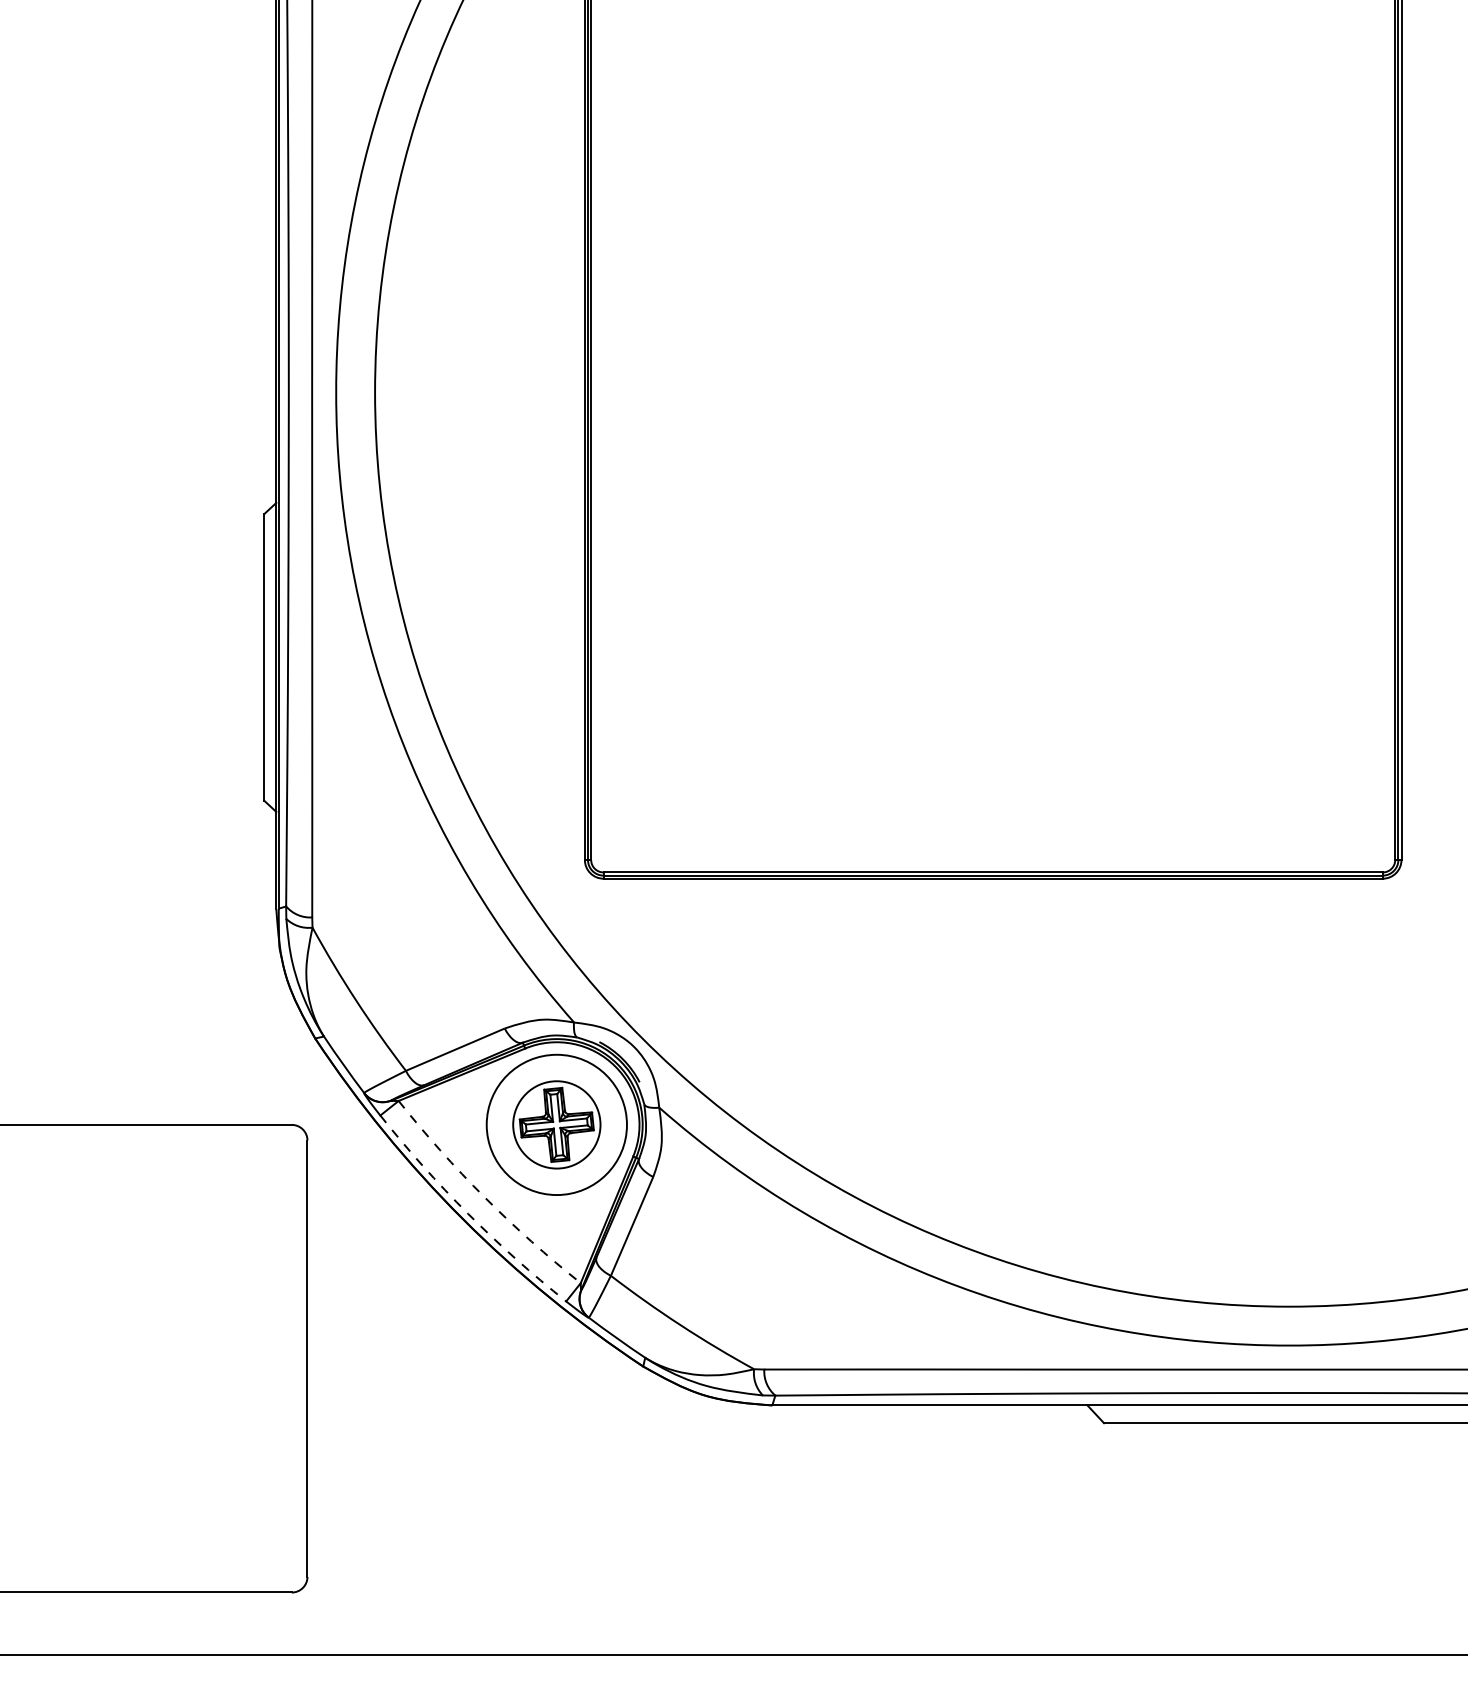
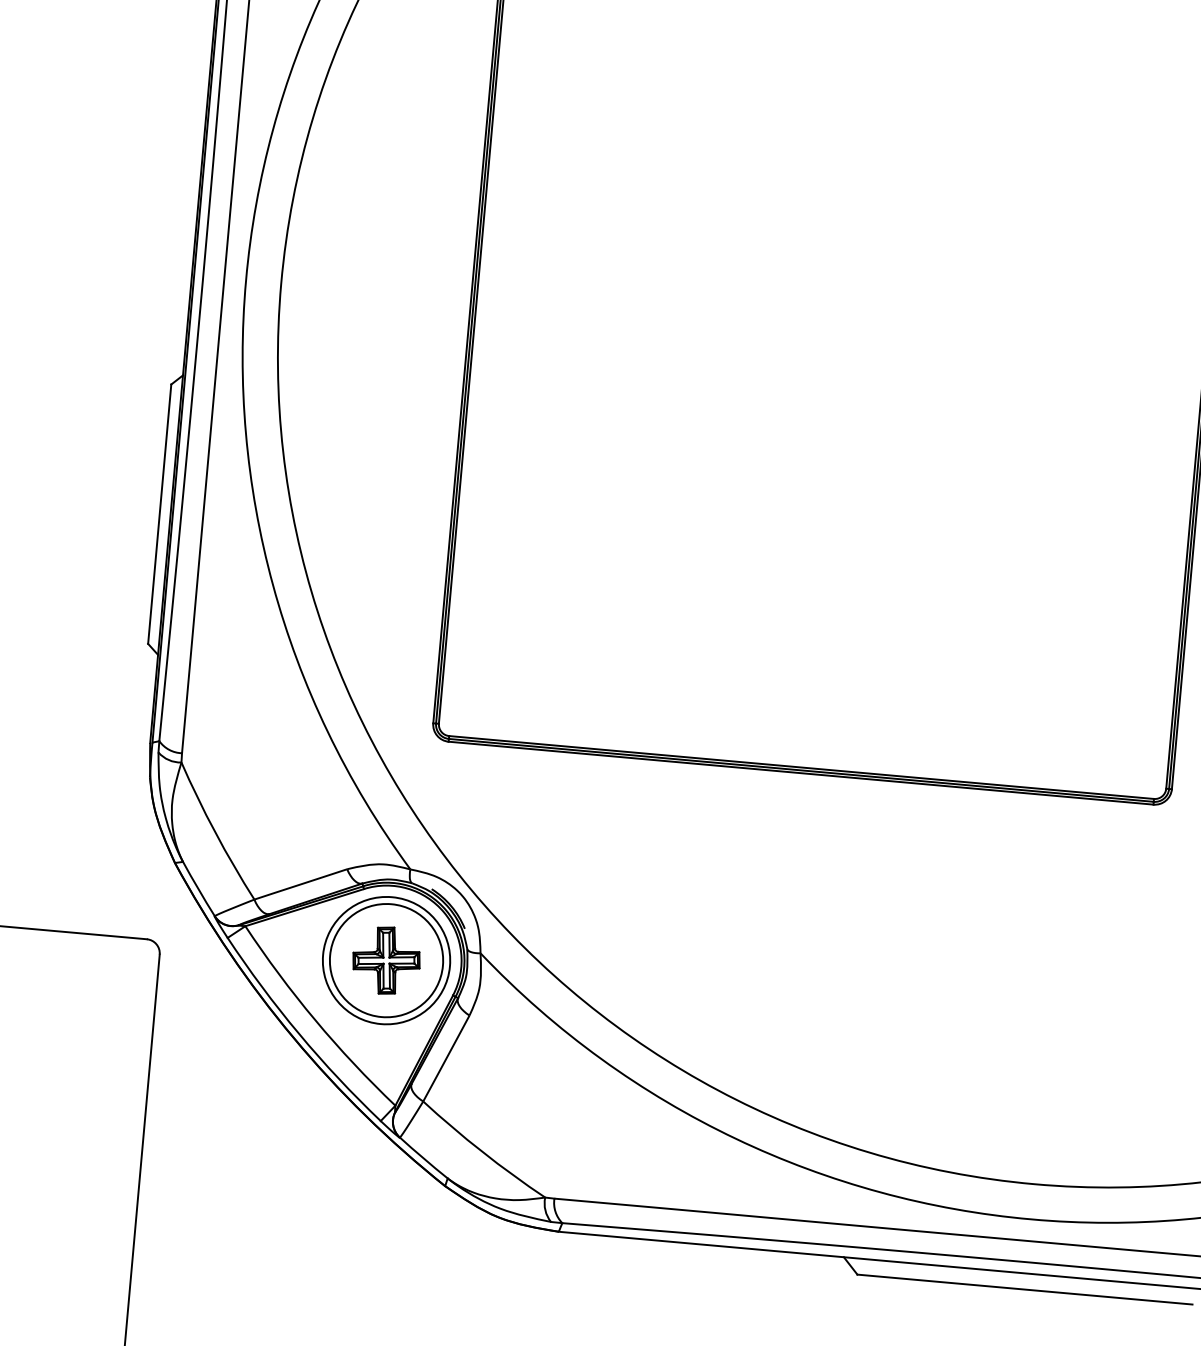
circle: (556, 1124) -> (386, 960), size x1.43
arc: (484, 1197) -> (315, 1020), dashed -> solid
arc: (468, 1213) -> (299, 1033), dashed -> solid

